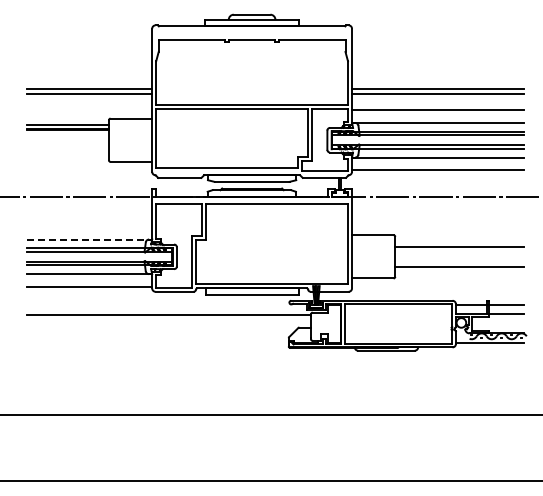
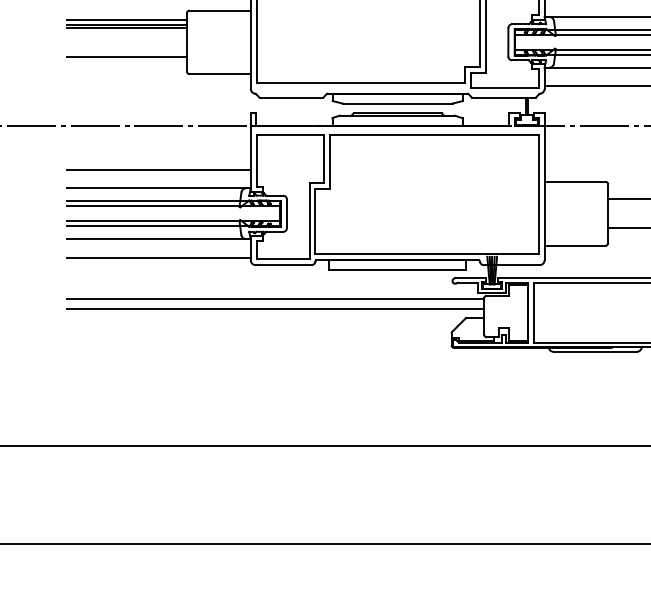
line: (67, 150) -> (126, 57), added
line: (89, 226) -> (158, 169), added
line: (89, 239) -> (158, 188), dashed -> solid
line: (168, 321) -> (274, 308), added

